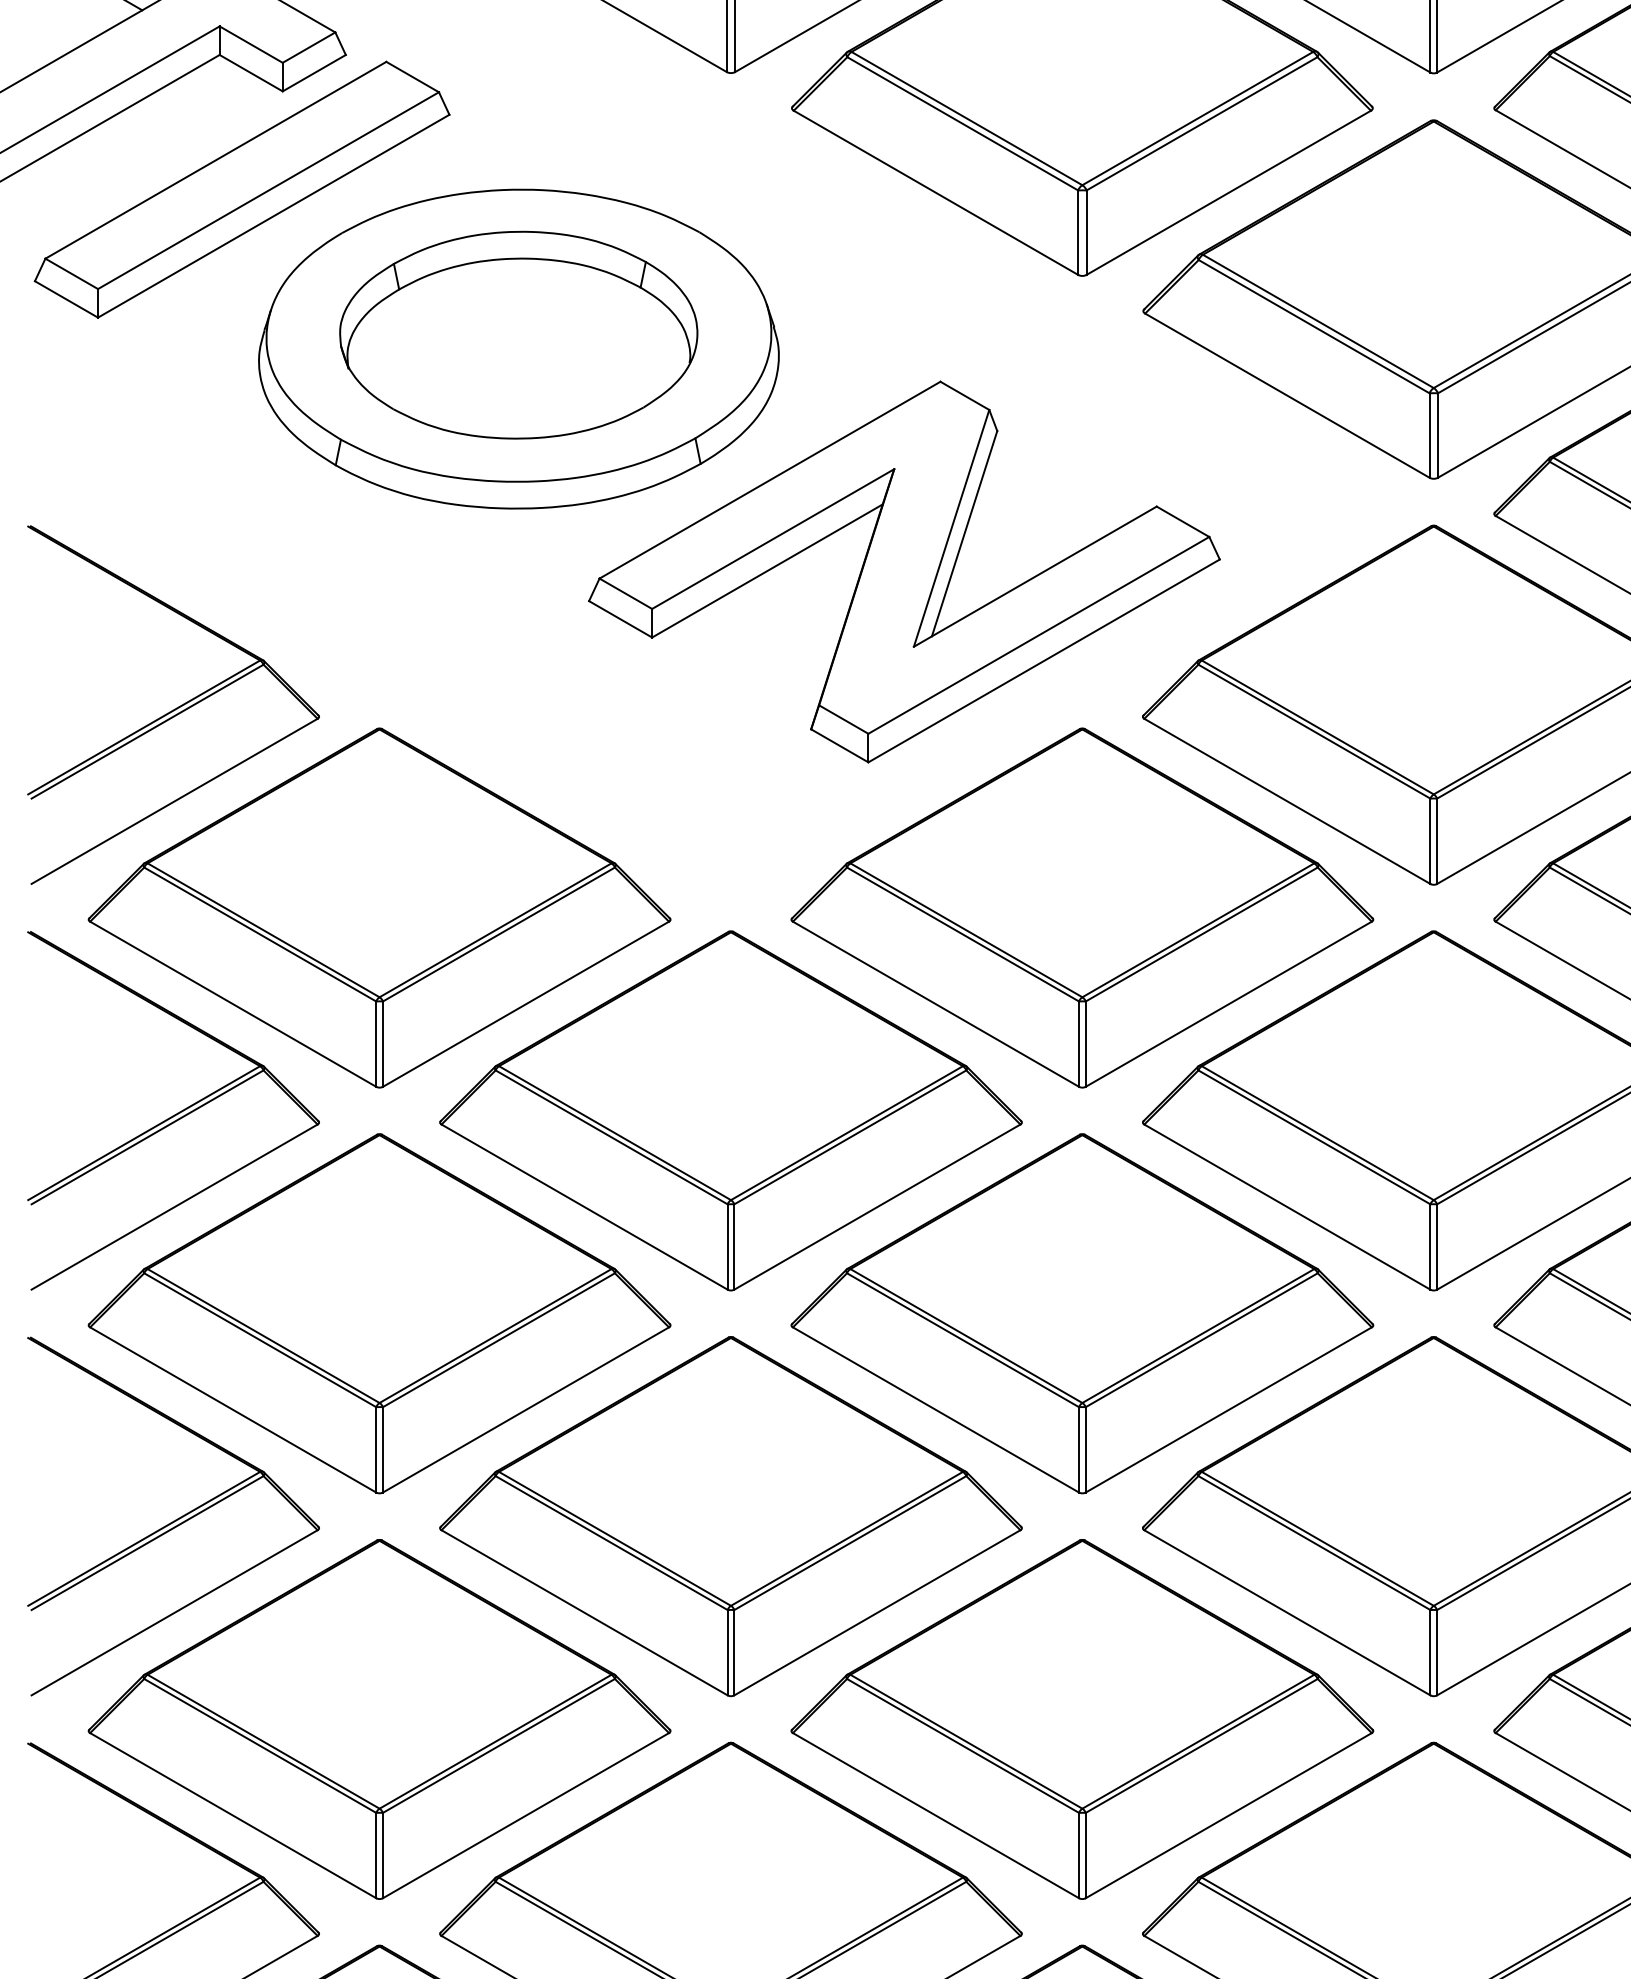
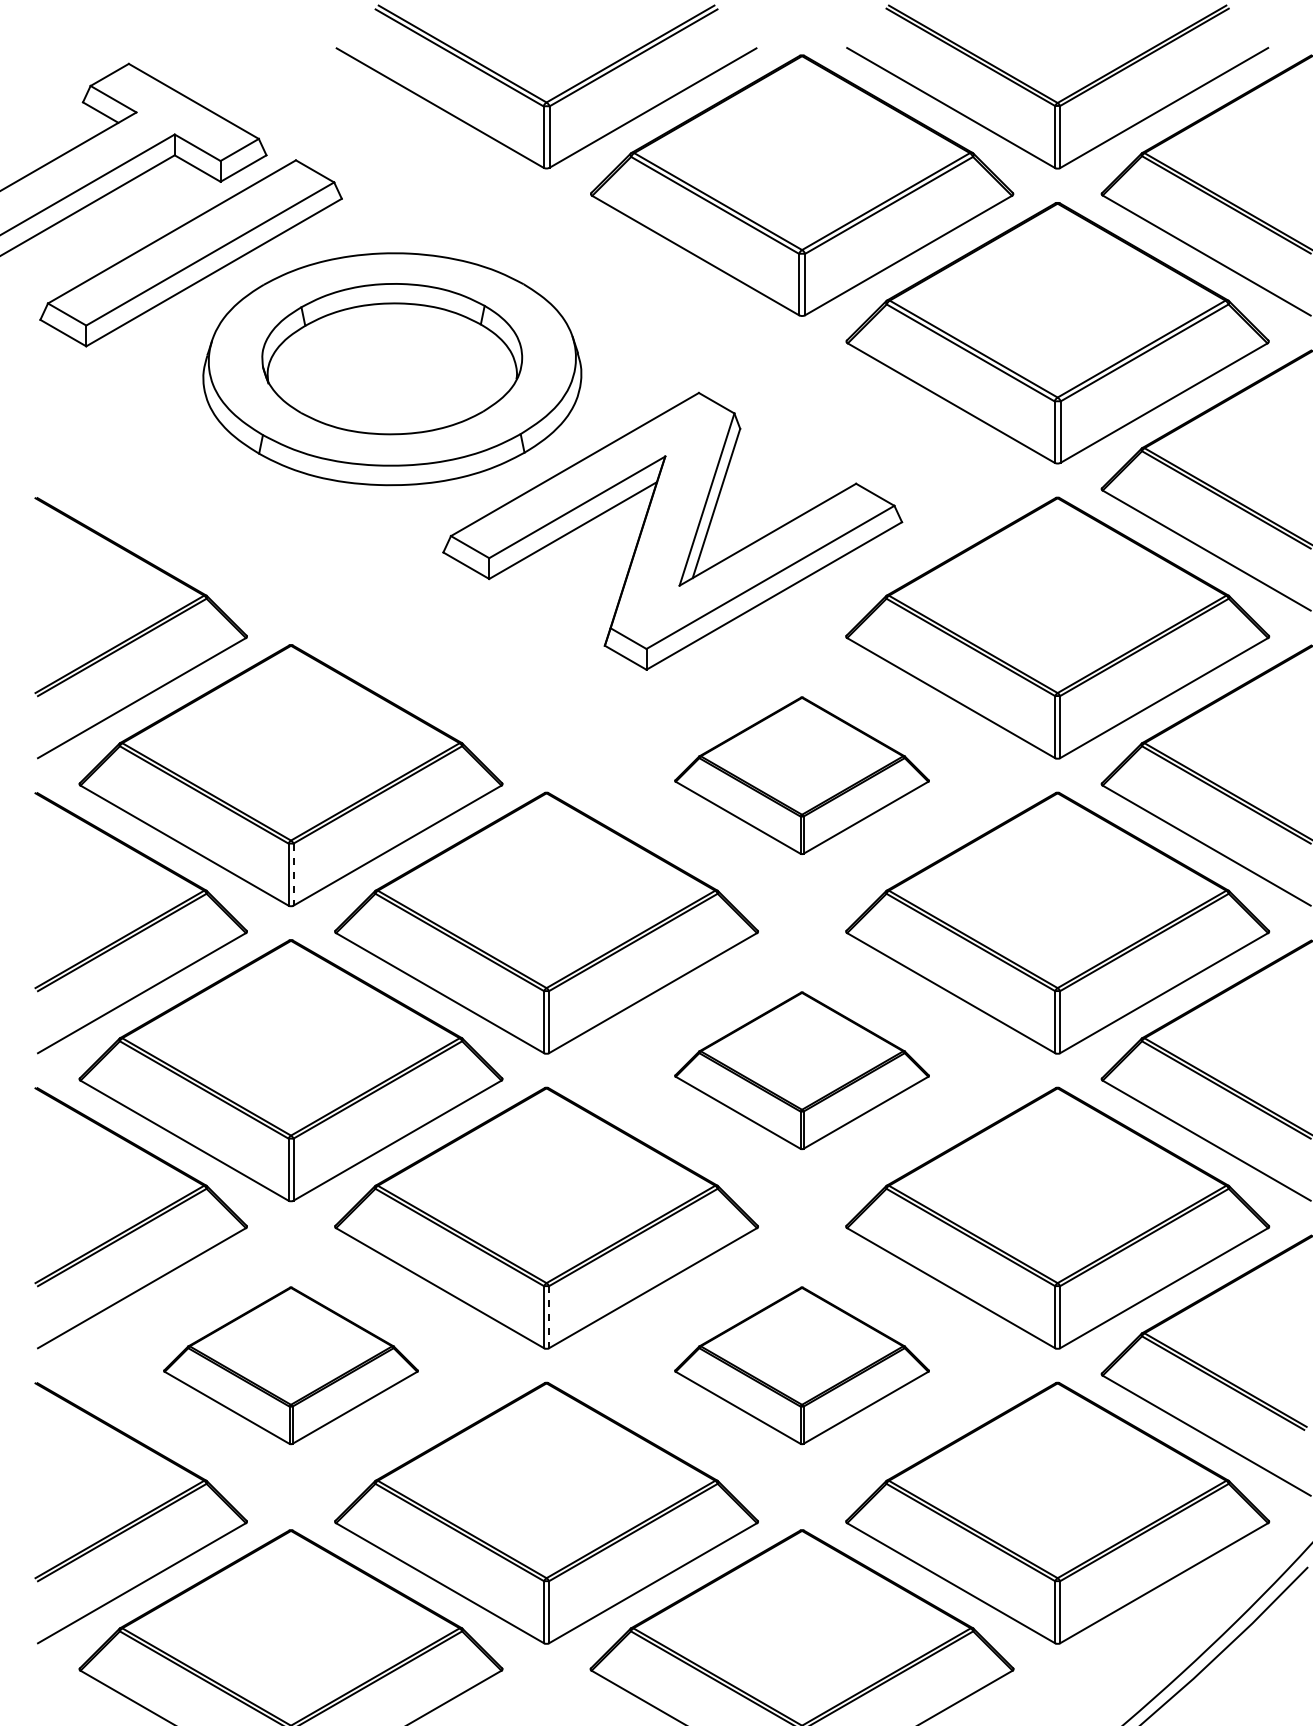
part: (1081, 907) -> (801, 775), size x0.6
line: (382, 1045) -> (293, 875), solid -> dashed
part: (1081, 1313) -> (801, 1070), size x0.6
line: (735, 1653) -> (549, 1317), solid -> dashed
part: (378, 1719) -> (290, 1365), size x0.6
part: (1081, 1719) -> (801, 1365), size x0.6

